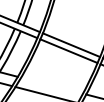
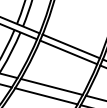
line: (51, 85) -> (51, 86), added

